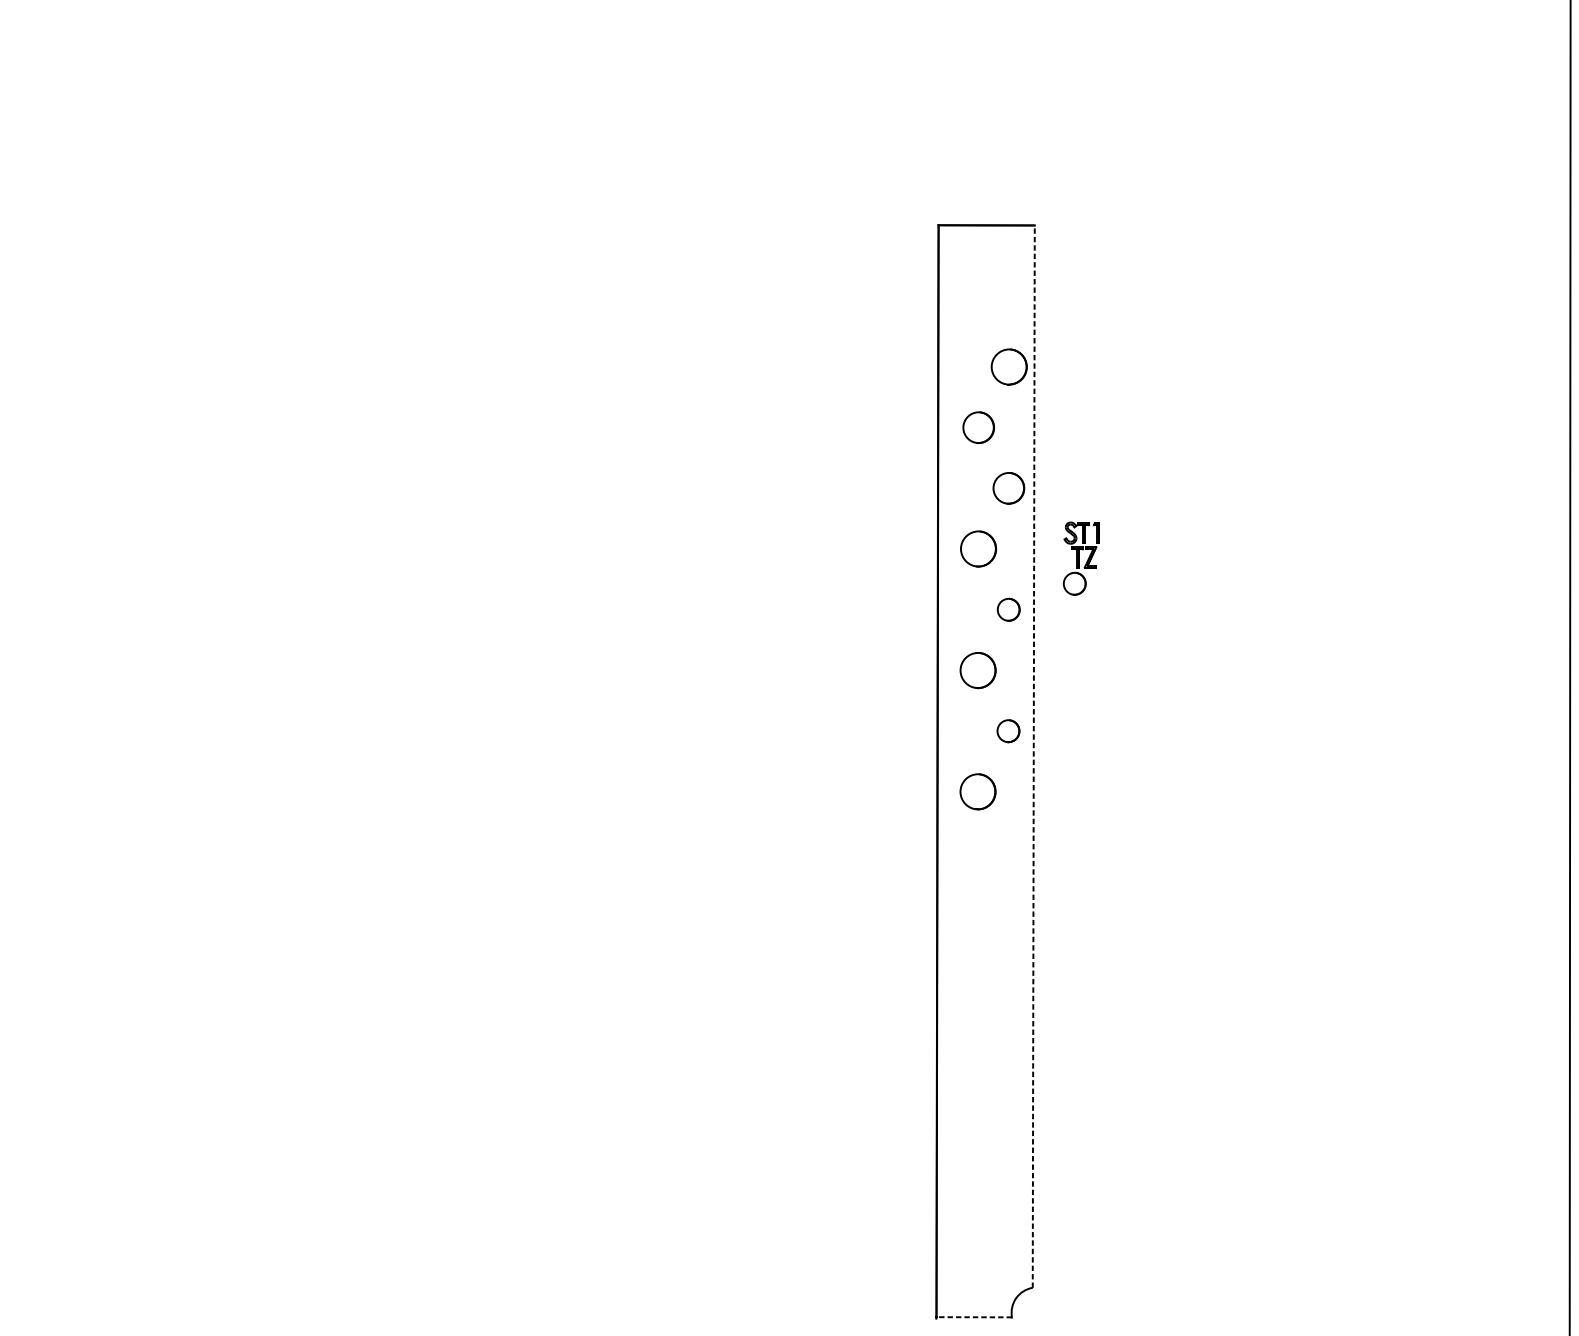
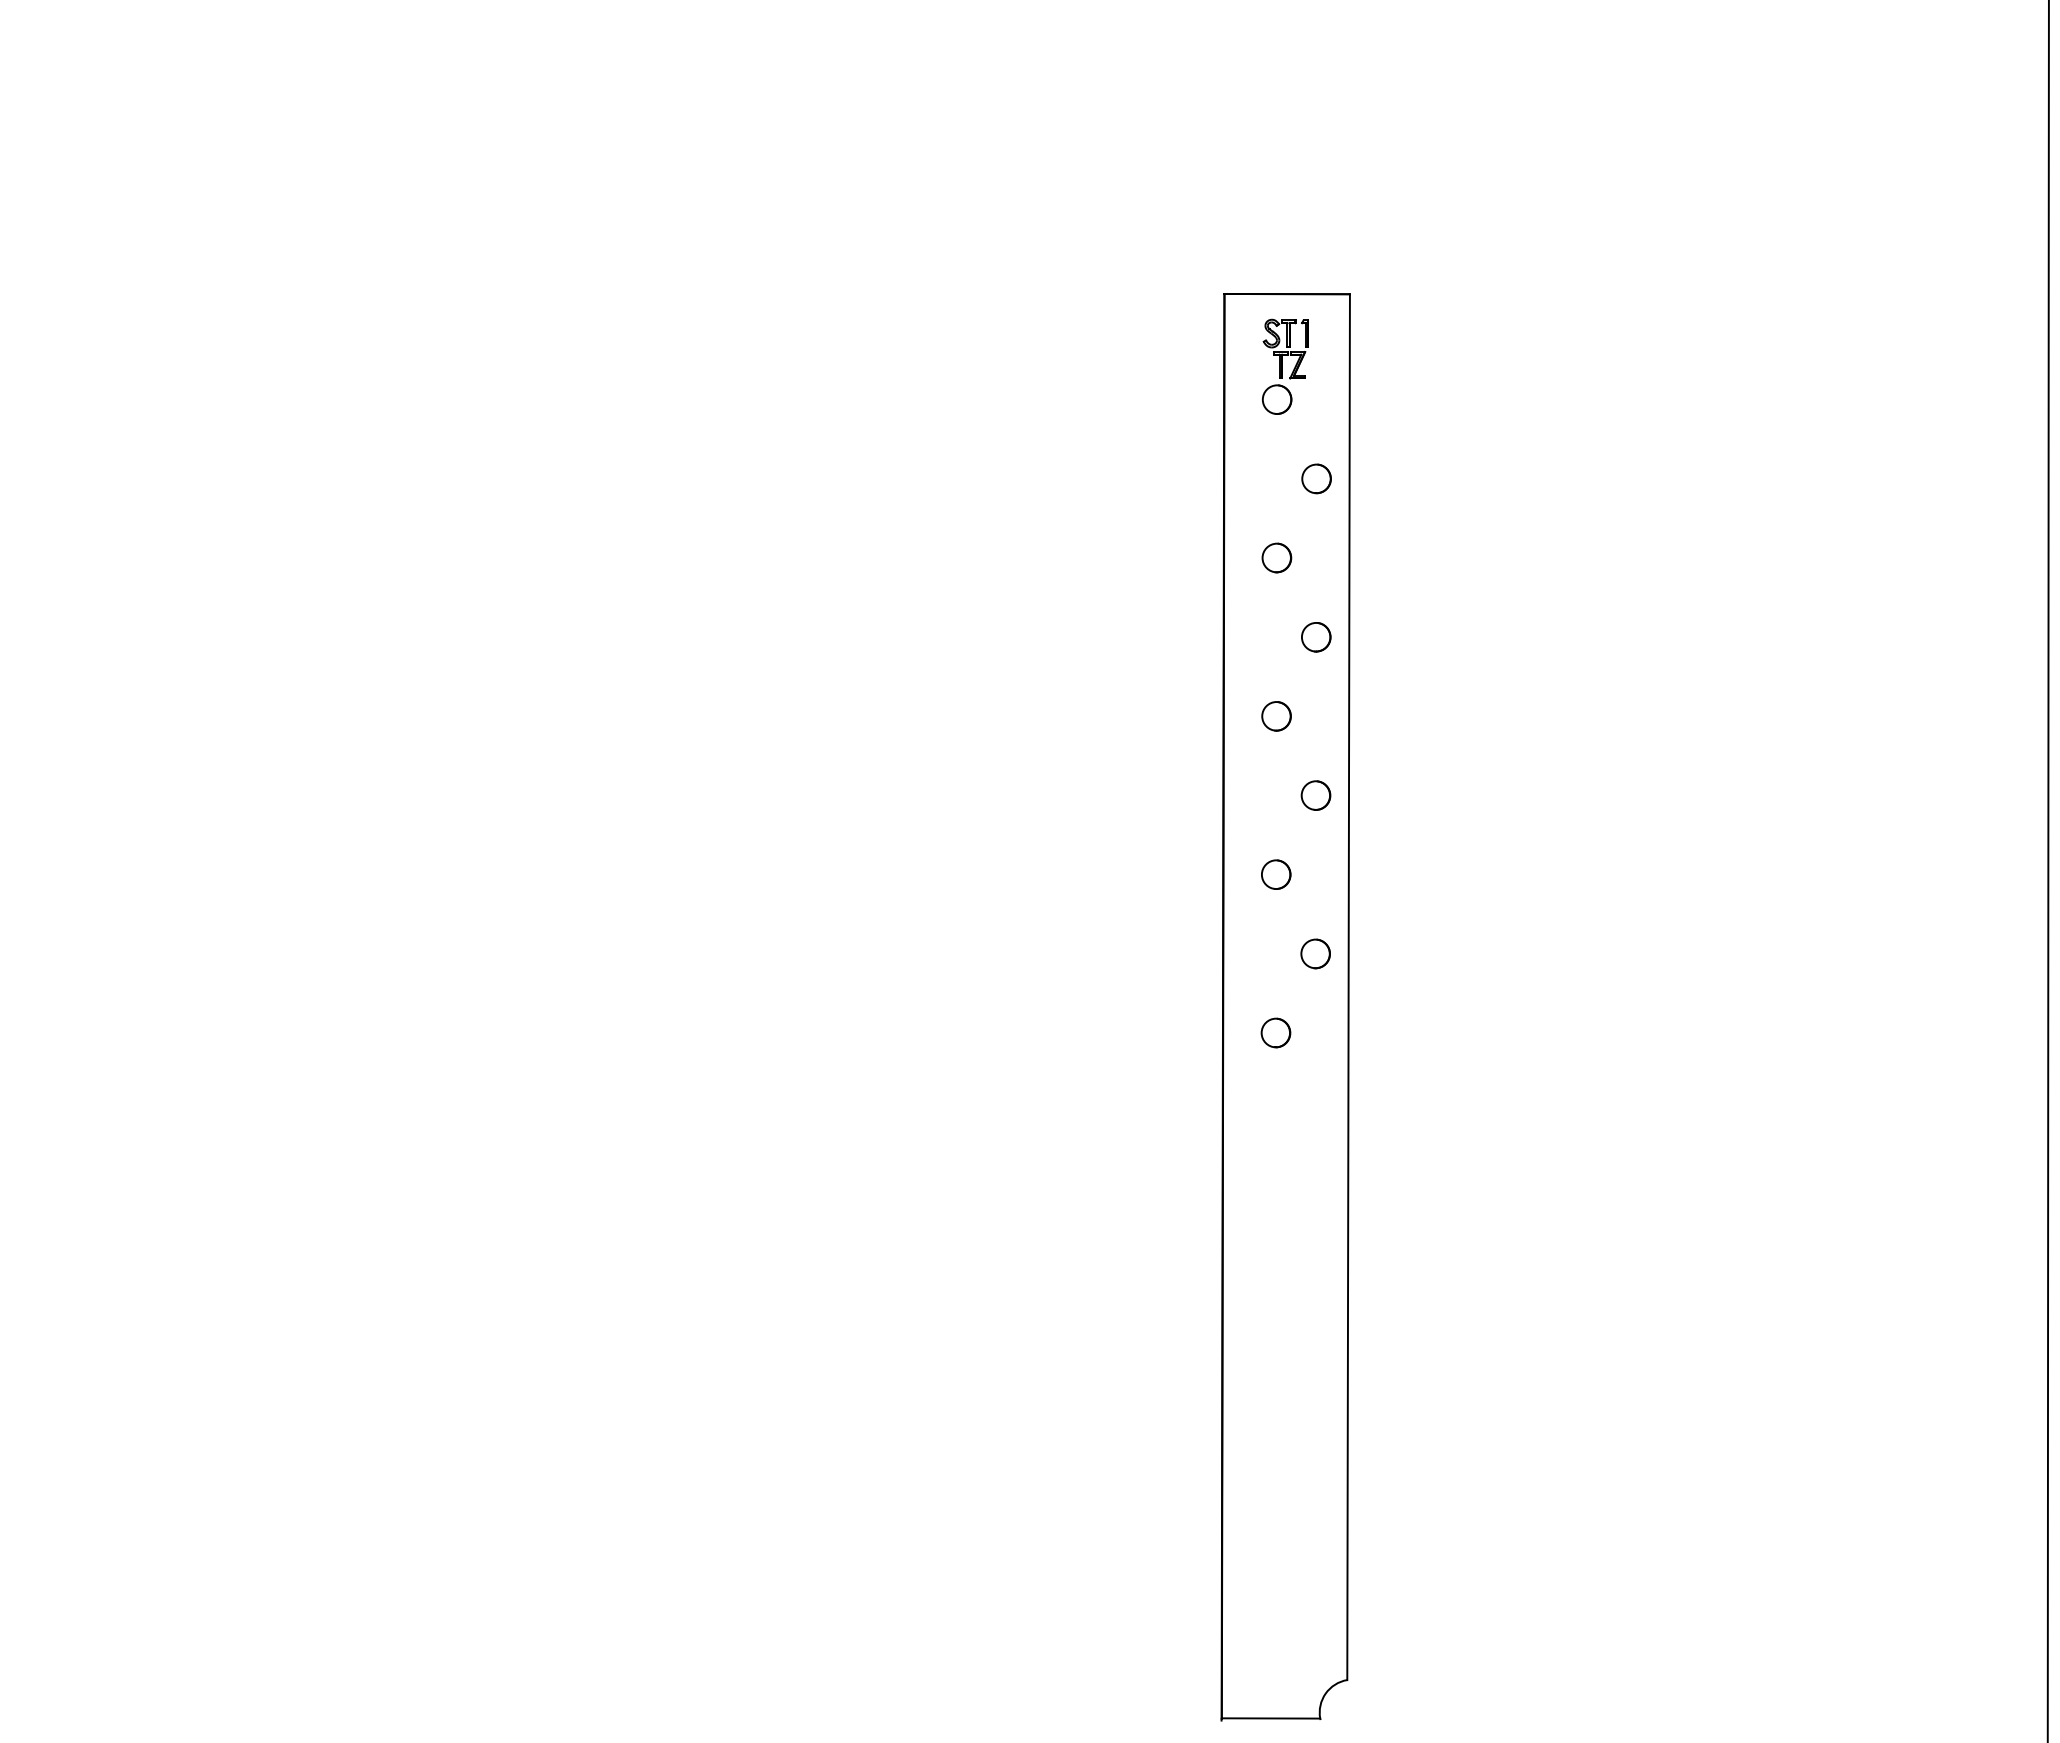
part: (1009, 366) -> (1316, 478), size x0.62
part: (978, 427) -> (1276, 557), size x0.71
circle: (1009, 488) -> (1316, 637), size x0.71
circle: (978, 549) -> (1276, 716), size x0.62
part: (1080, 558) -> (1284, 366), moved
circle: (978, 670) -> (1276, 874), size x0.62
line: (1033, 756) -> (1348, 987), dashed -> solid
part: (977, 791) -> (1275, 1032), size x0.62
line: (973, 1317) -> (1270, 1718), dashed -> solid

